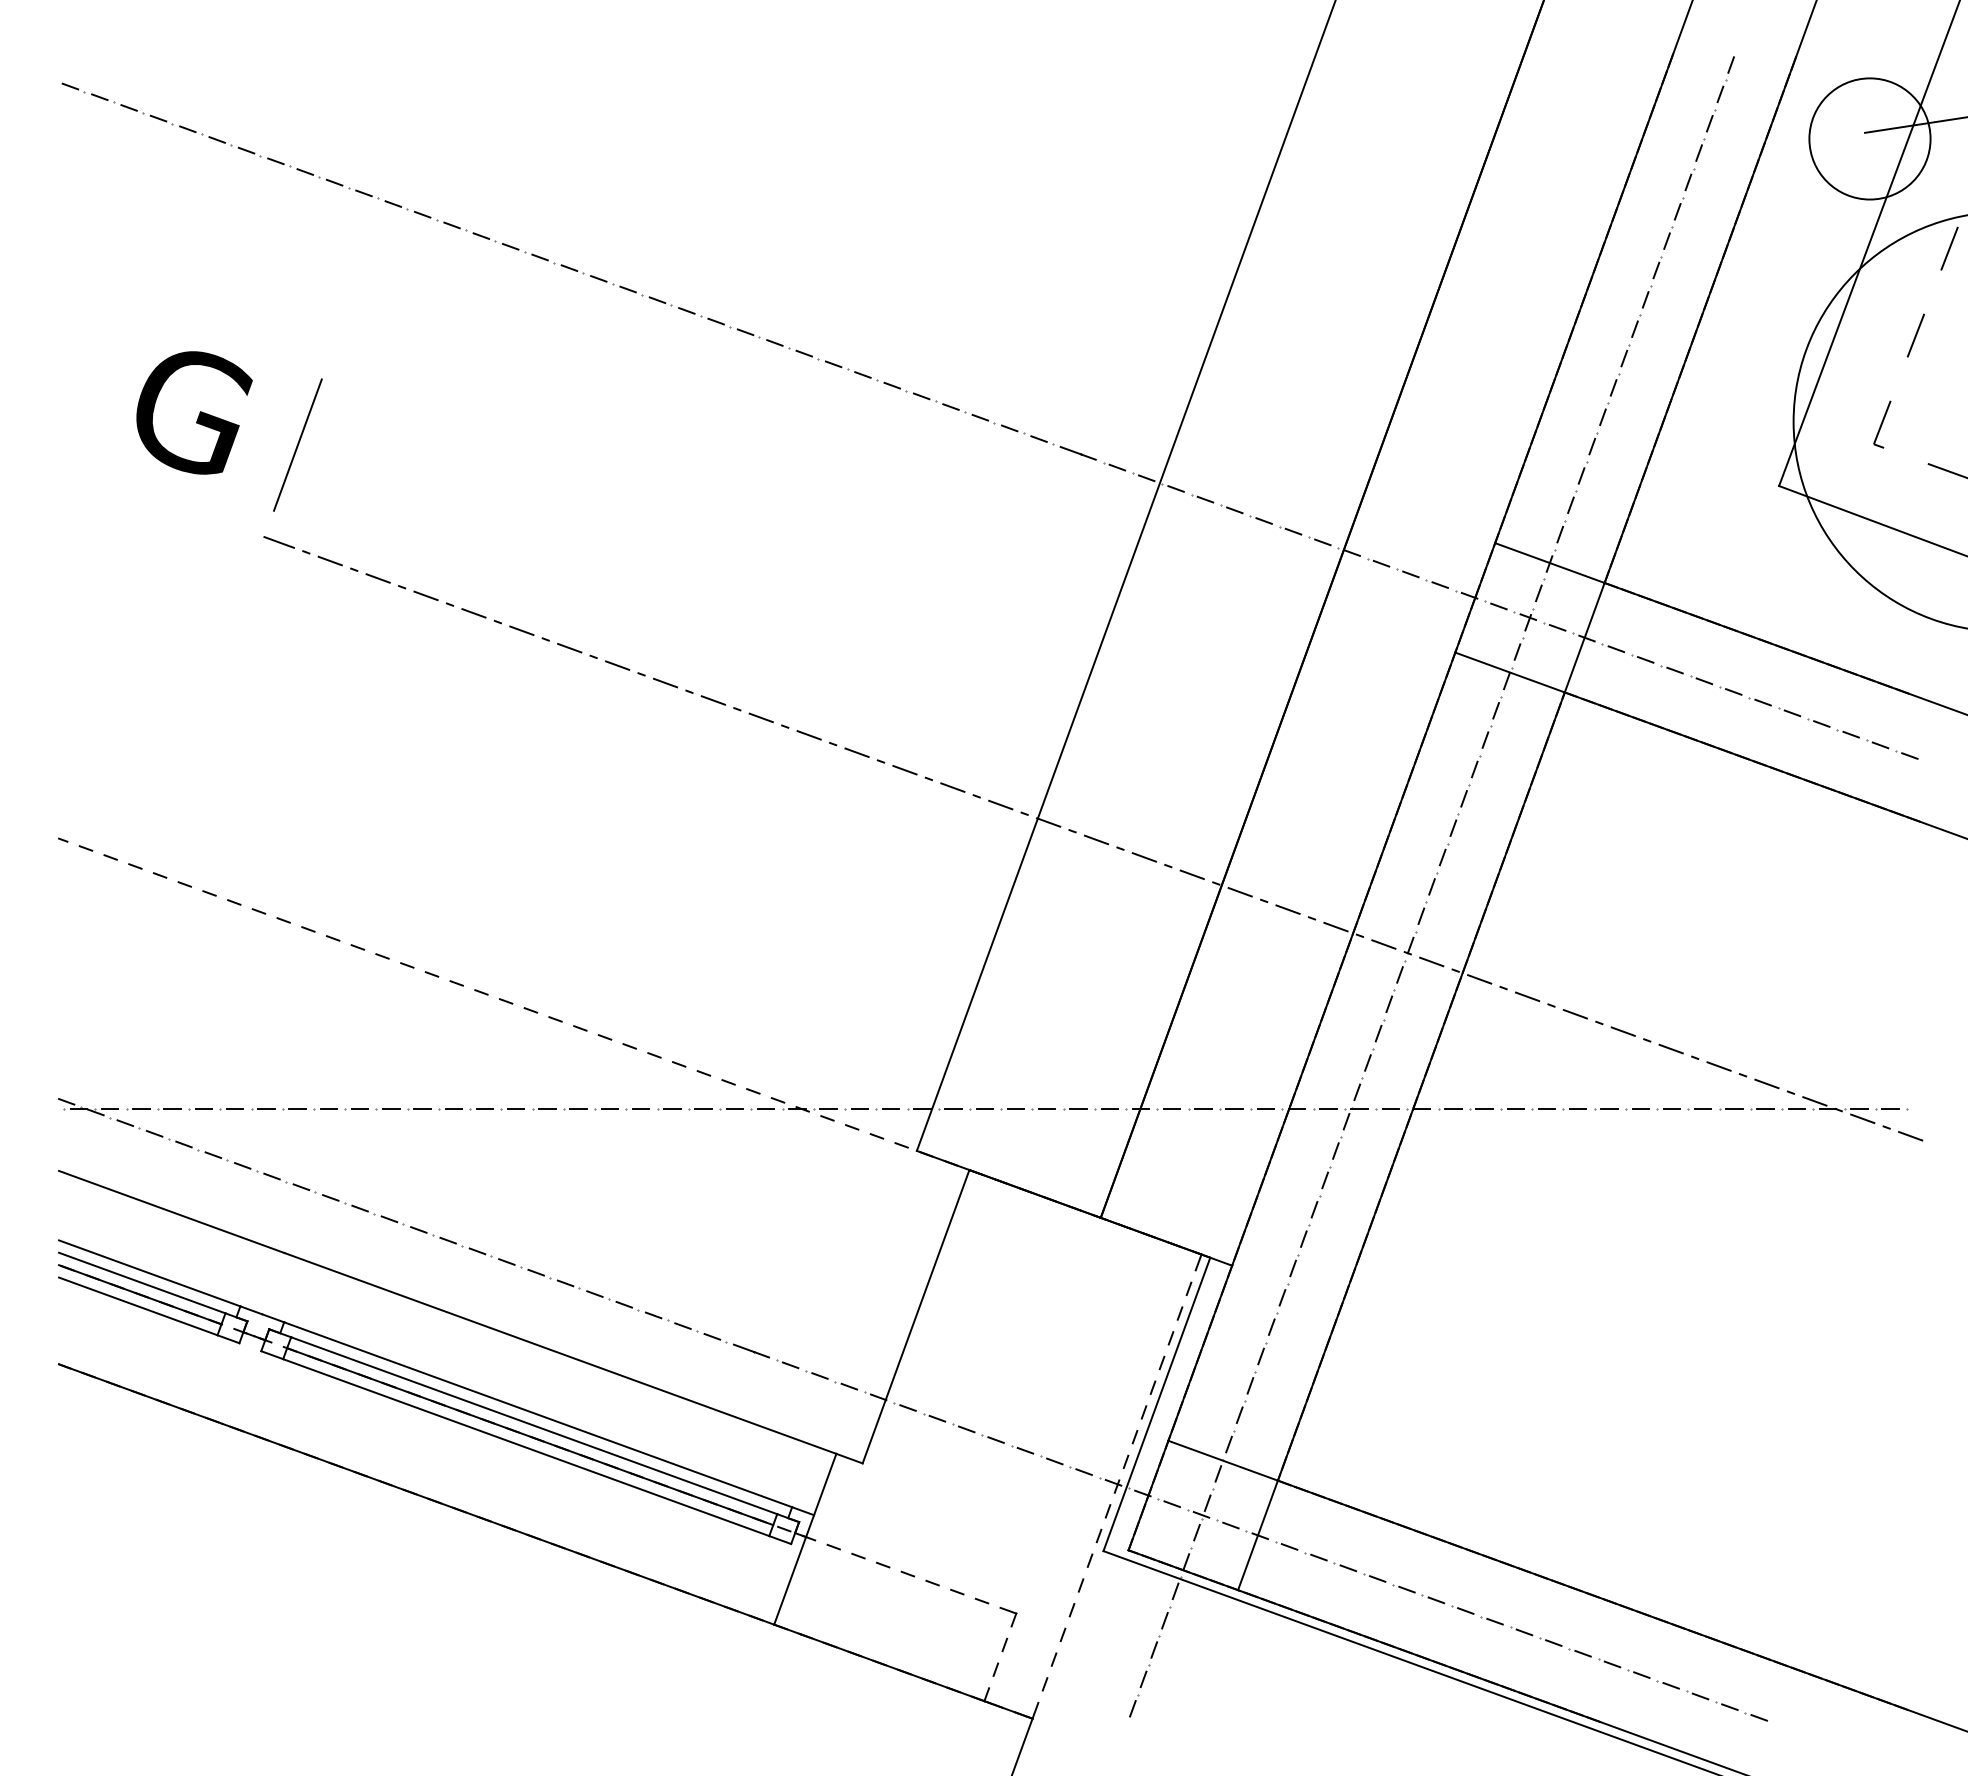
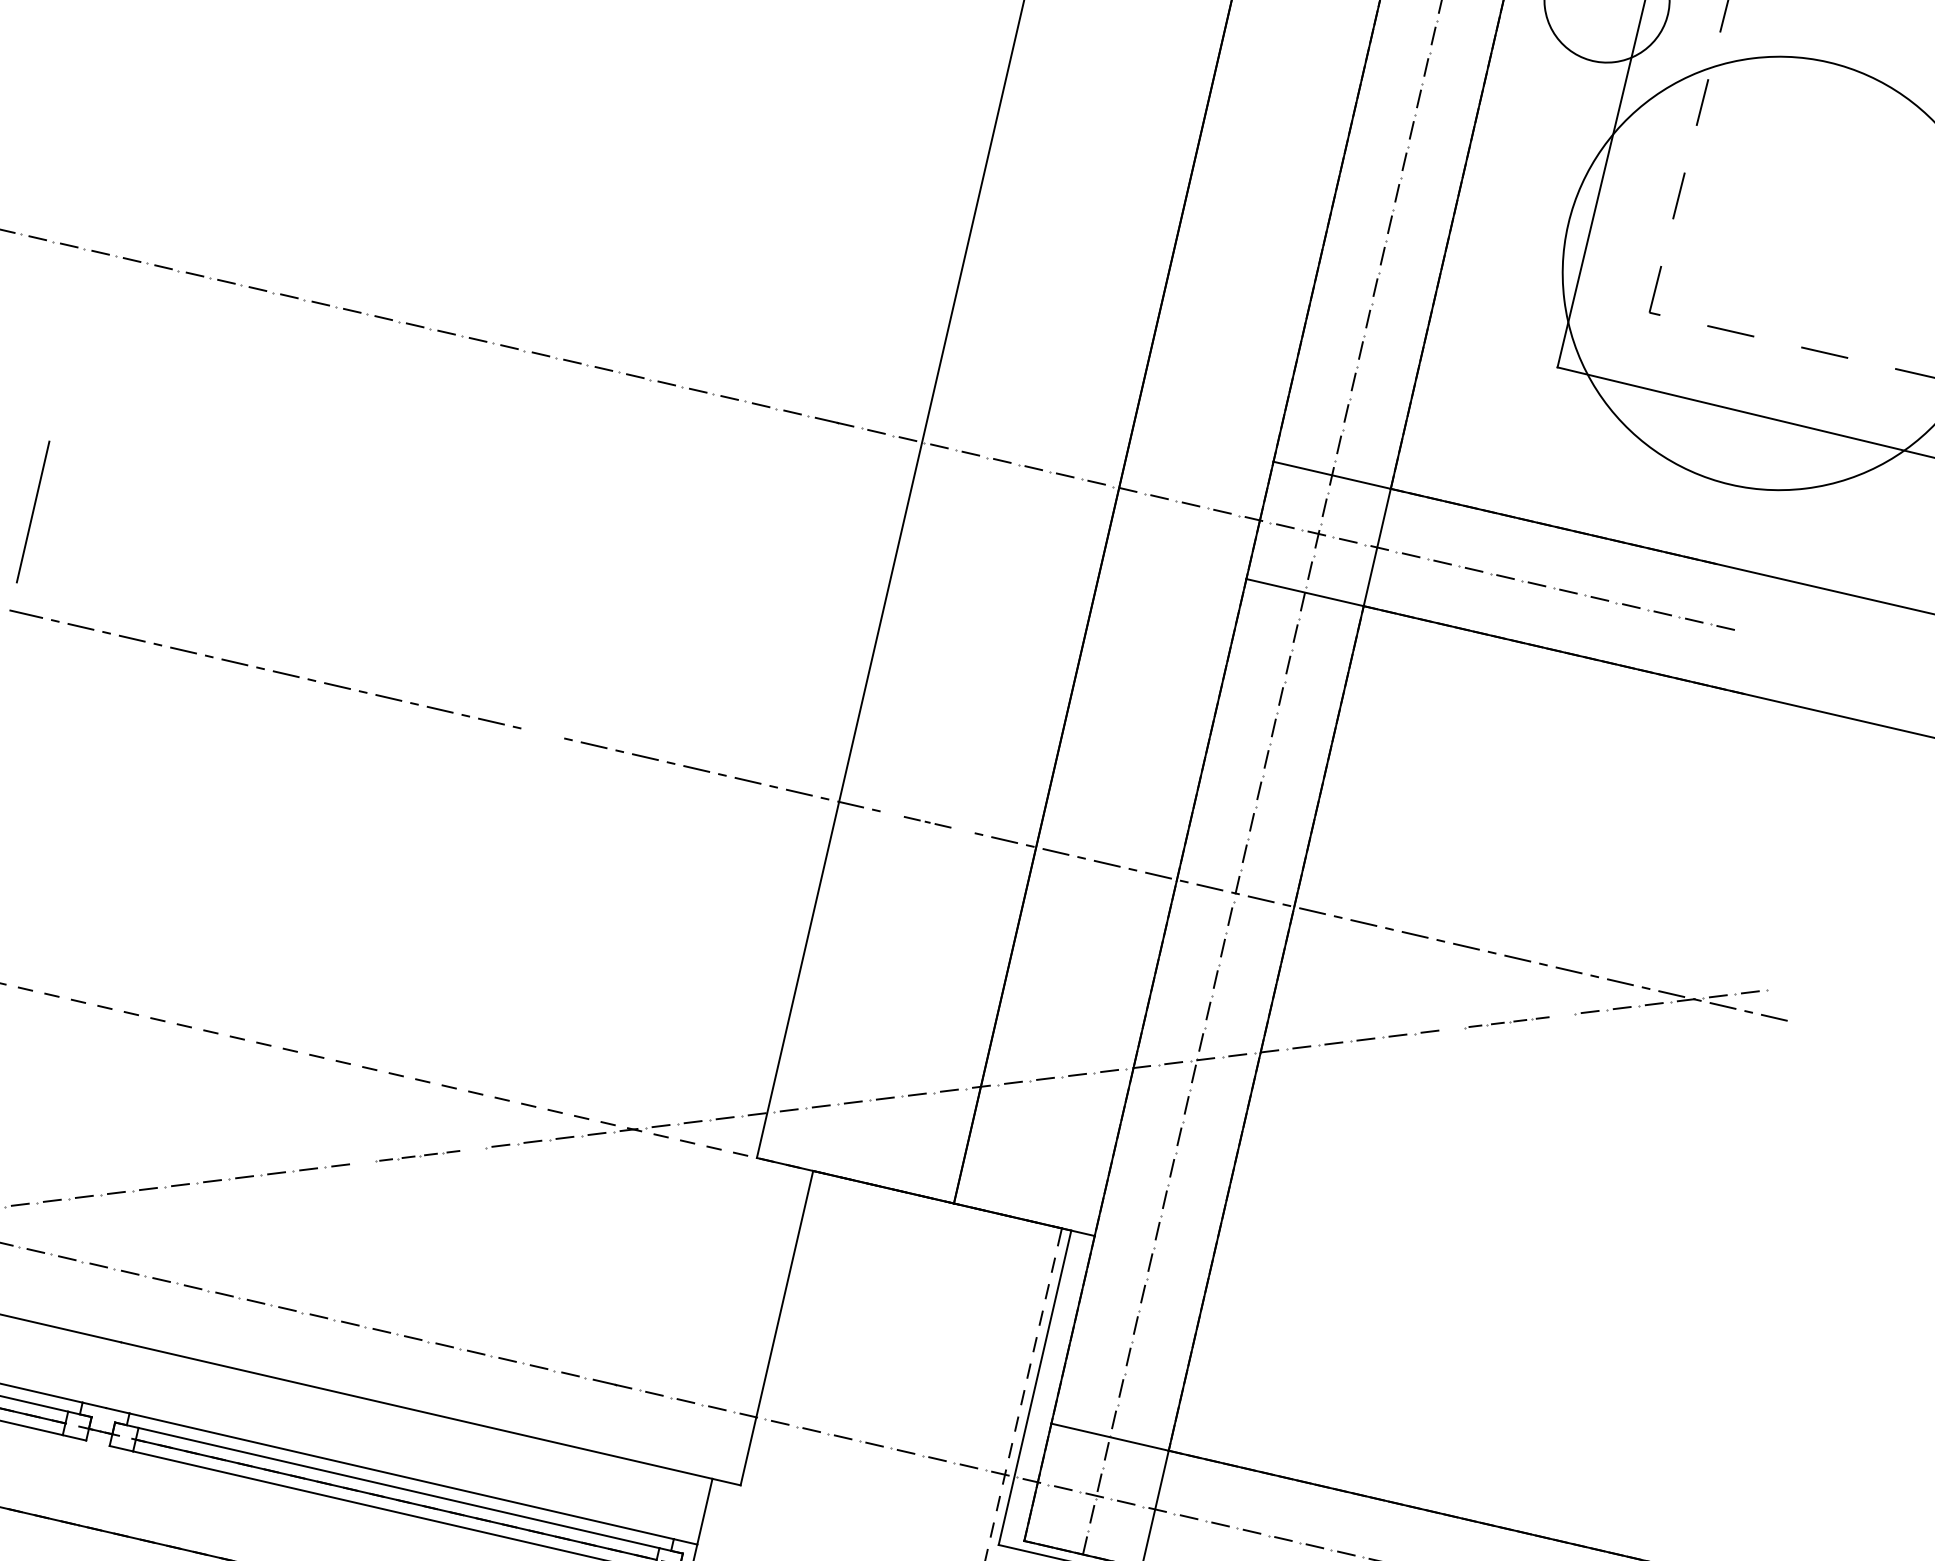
line: (760, 717) -> (541, 733), removed
part: (1120, 848) -> (927, 822), size x0.6
part: (590, 1109) -> (416, 1156), size x0.7
part: (1652, 1109) -> (1506, 1022), size x0.7

